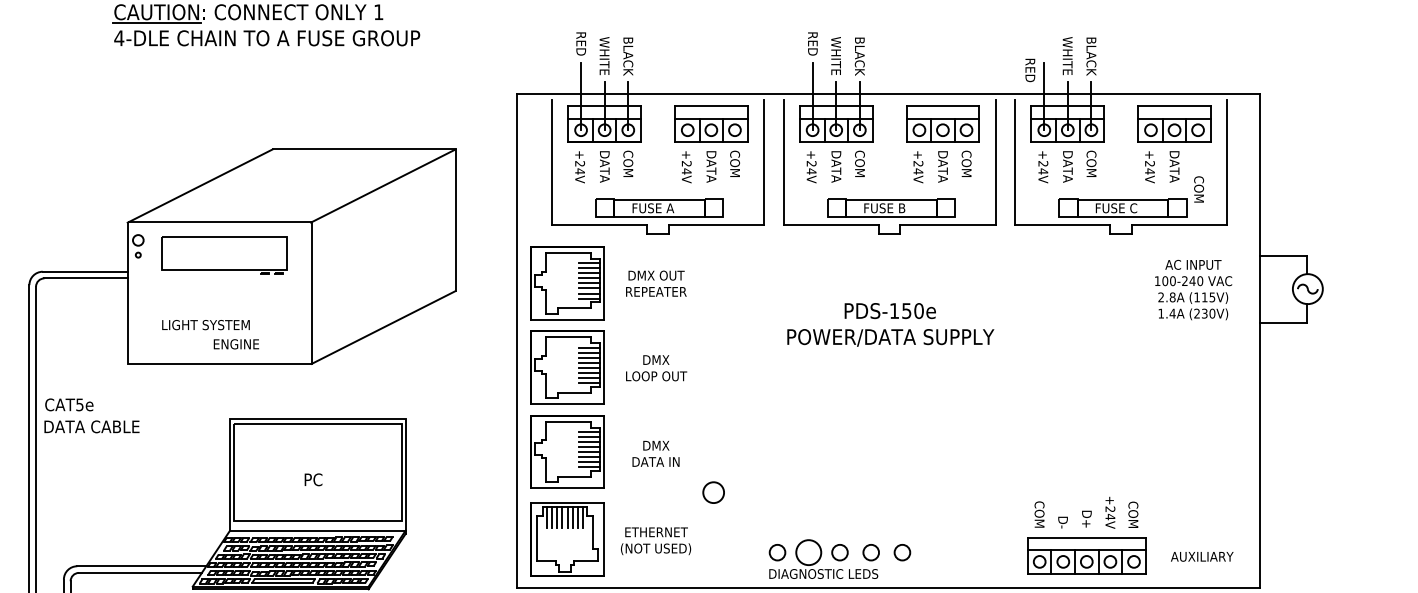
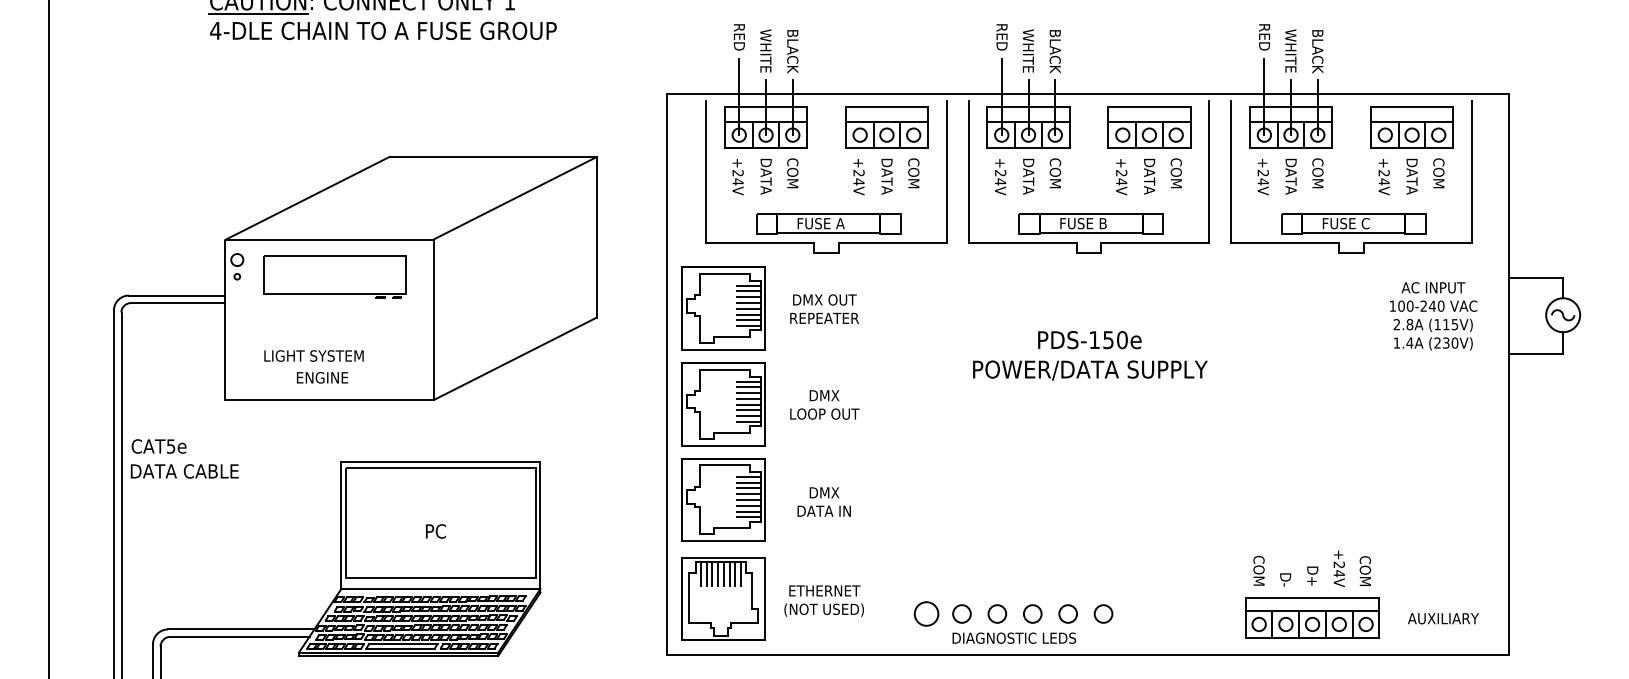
text: (1030, 70) -> (1264, 37), moved
text: (1198, 189) -> (1438, 173), moved
text: (236, 344) -> (322, 377), moved
circle: (713, 492) -> (926, 613), moved
circle: (808, 552) -> (997, 613), size x0.62

